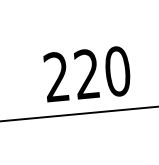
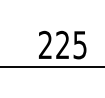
text: (116, 70) -> (79, 44), 220 -> 225

